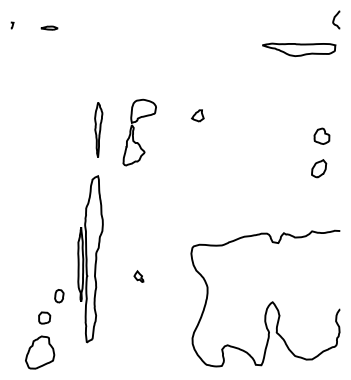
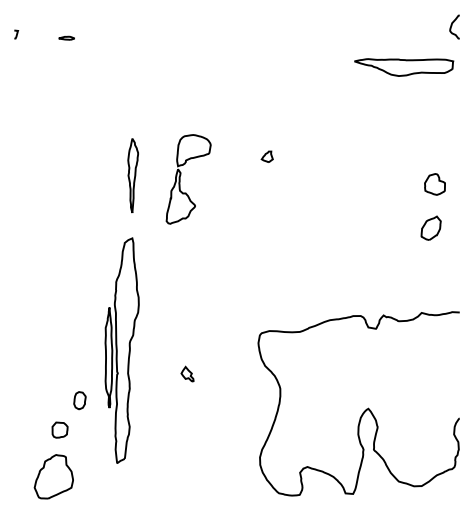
part: (49, 28) -> (66, 38), size x0.7
part: (198, 115) -> (267, 156), size x0.7

